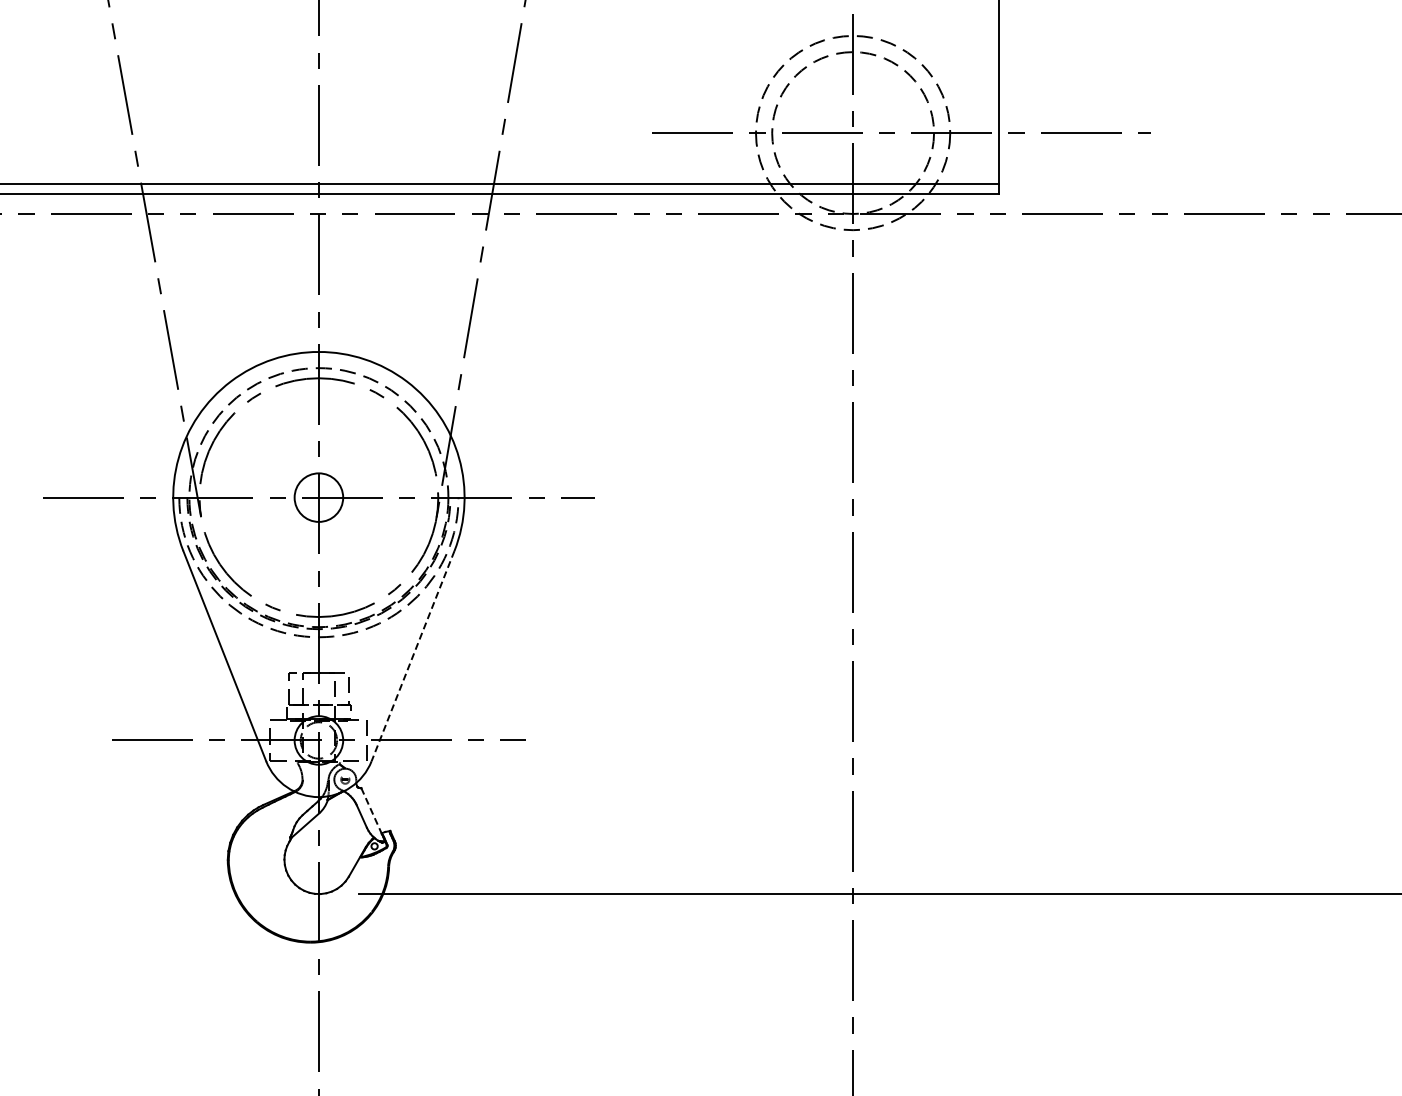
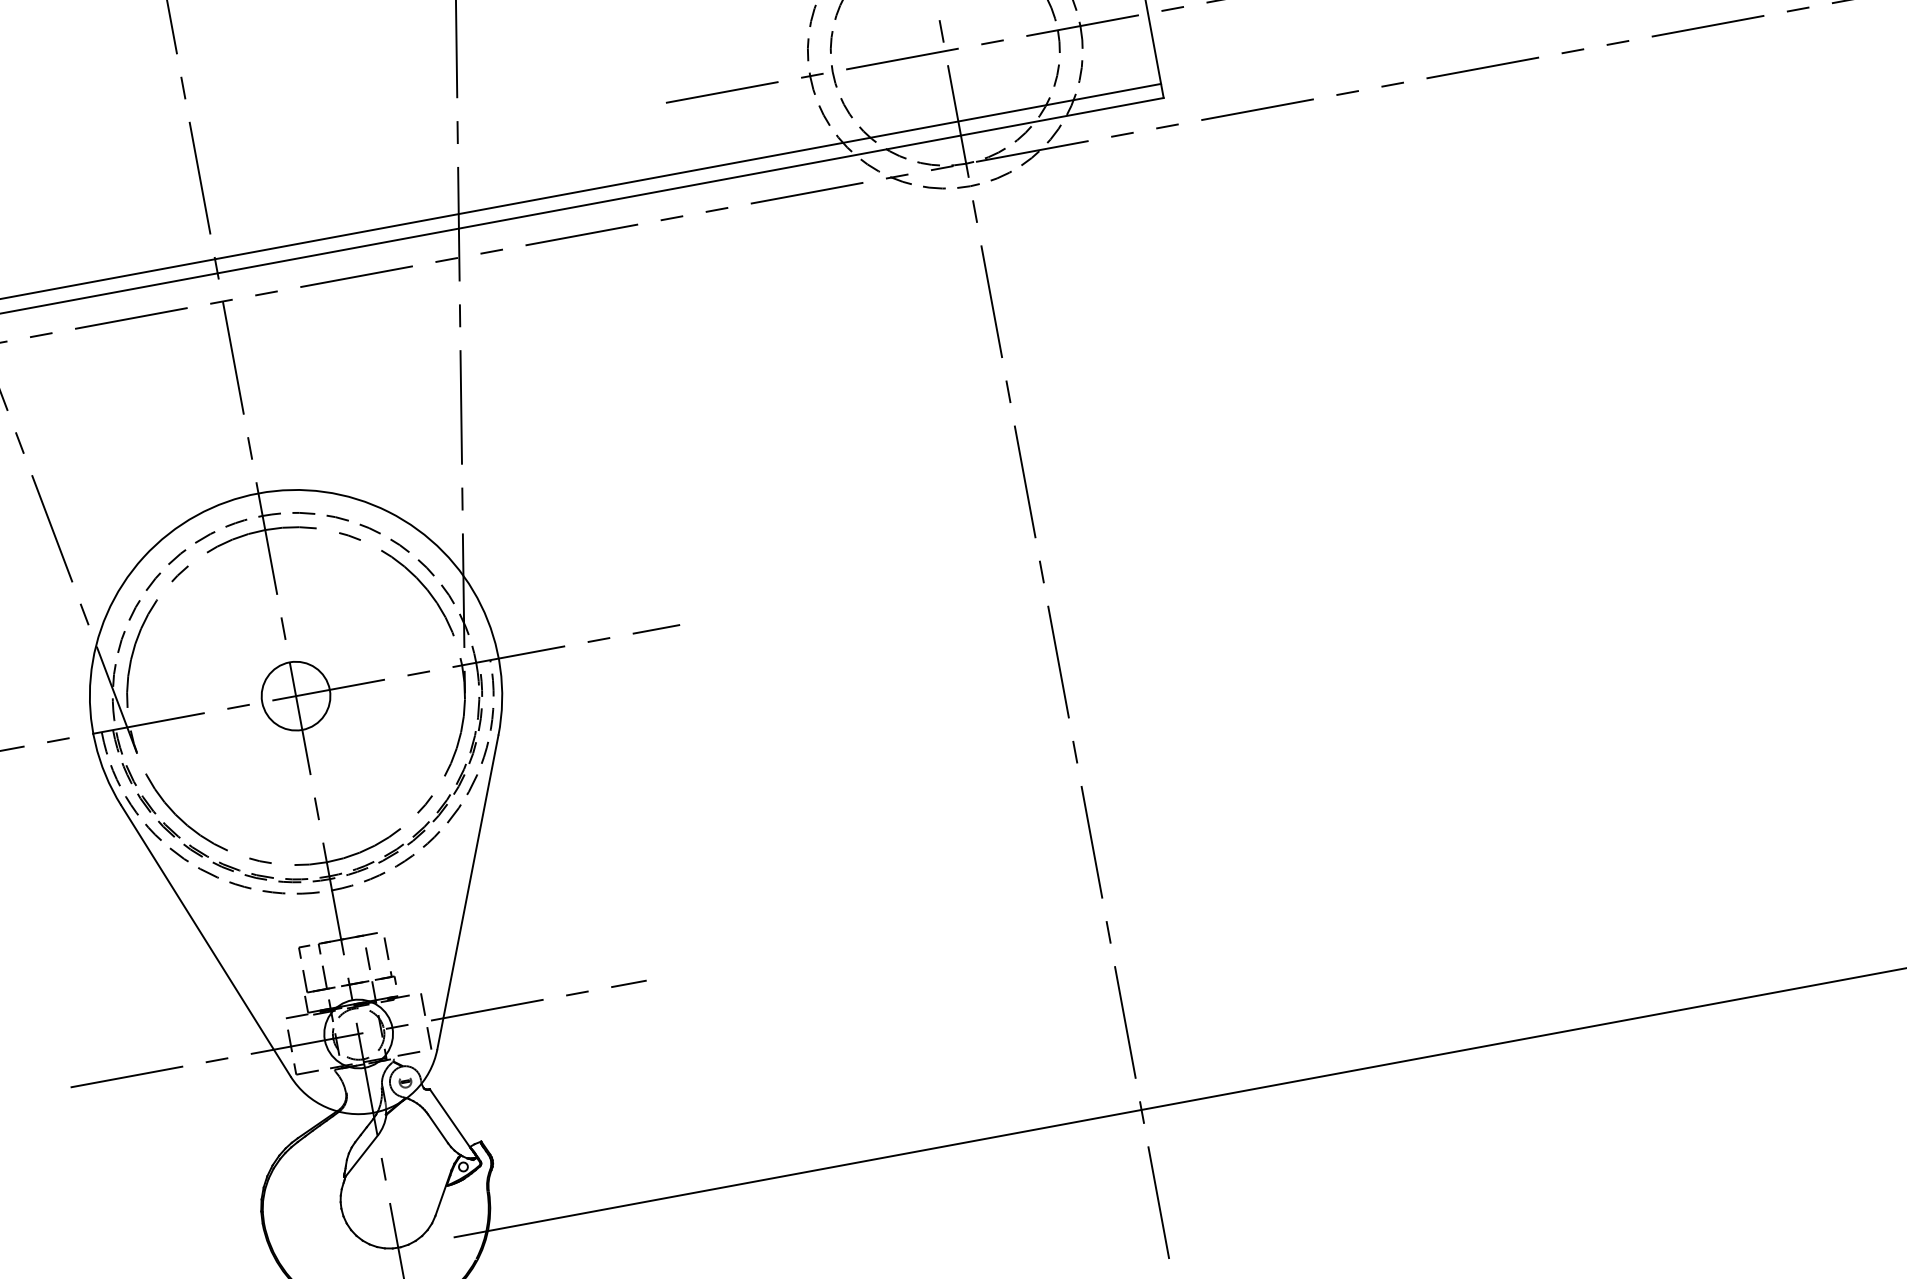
line: (413, 656) -> (468, 892), dashed -> solid
line: (371, 811) -> (450, 1119), dashed -> solid

